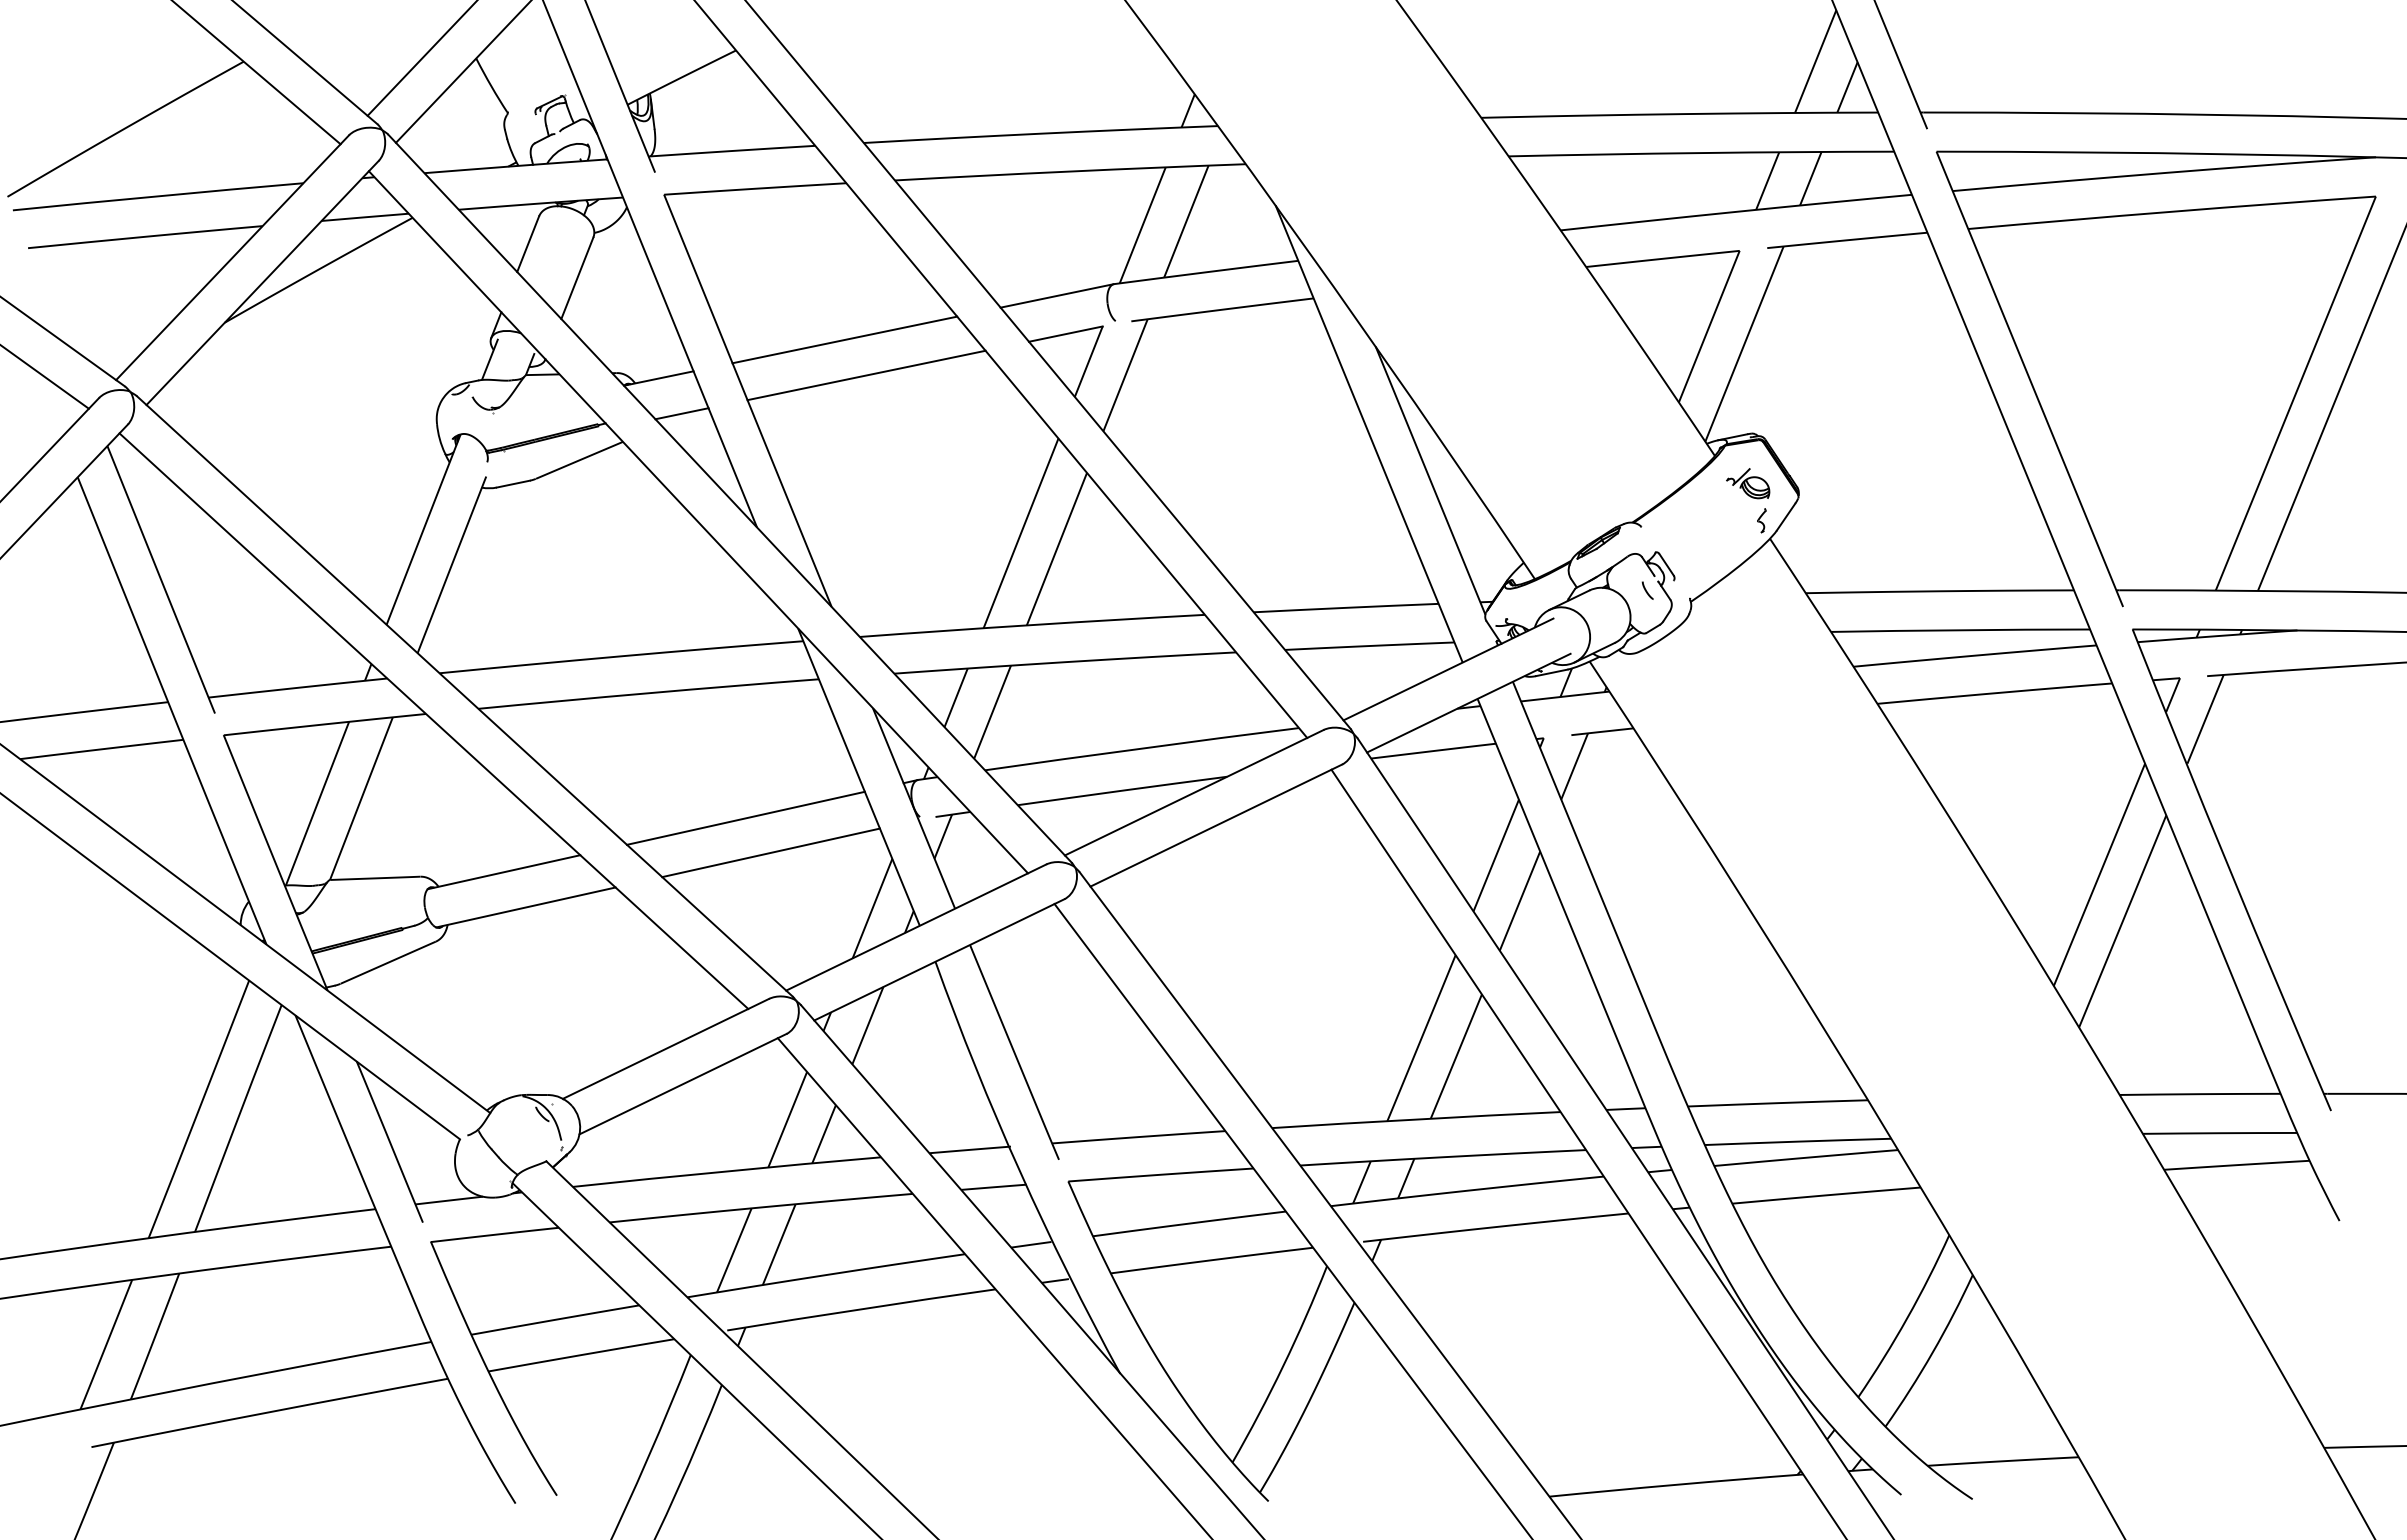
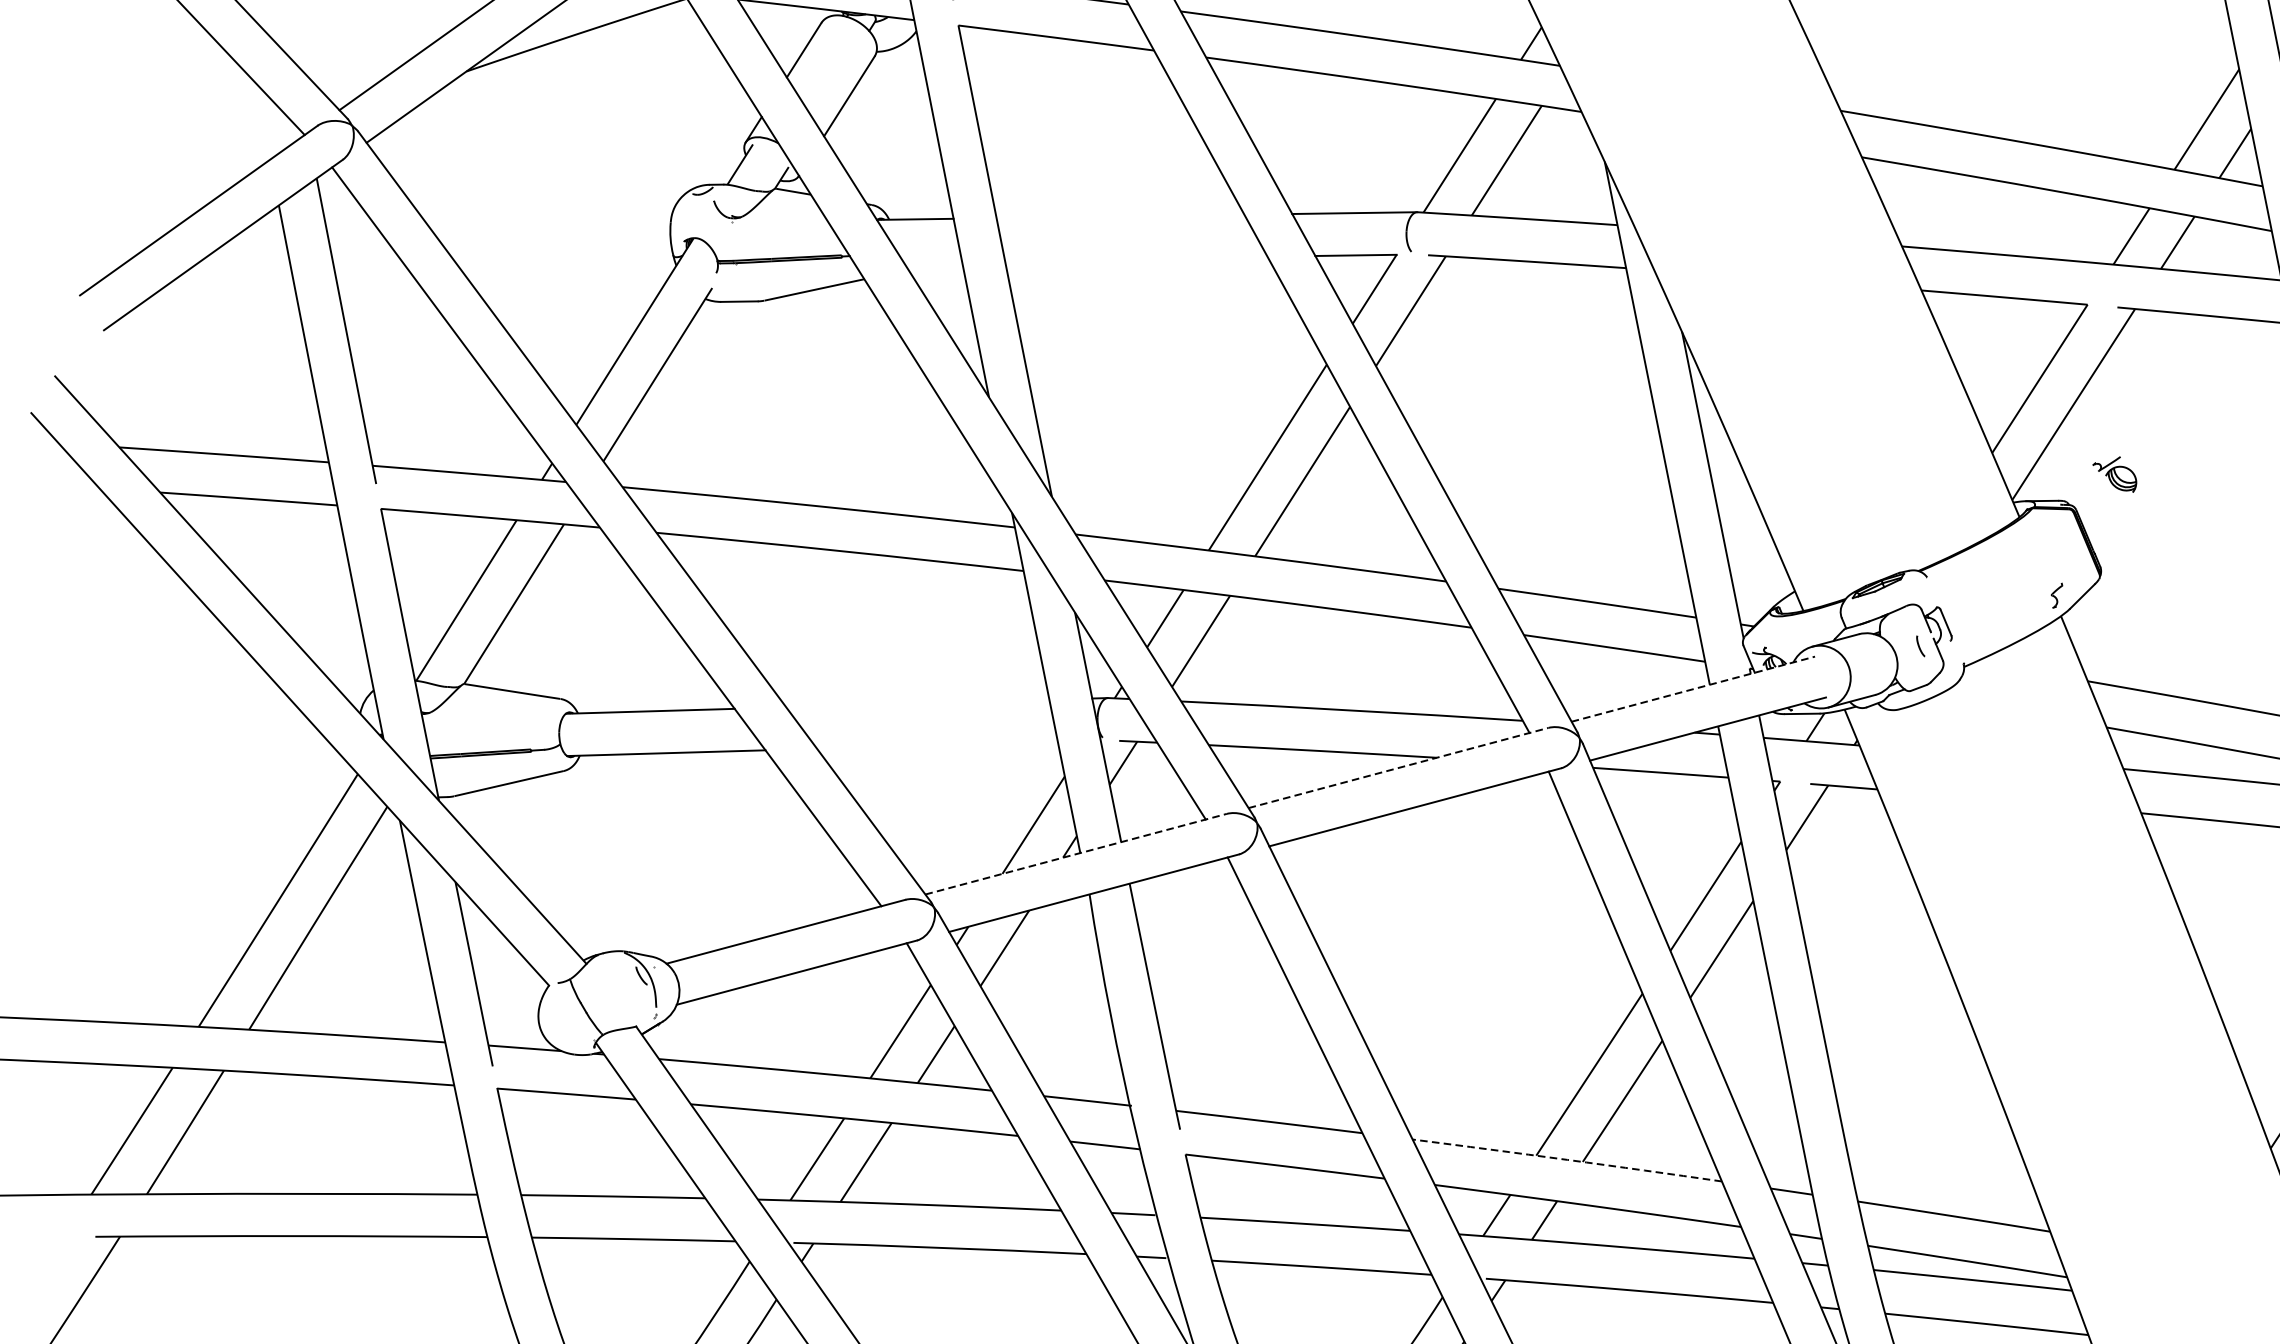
line: (844, 339) -> (1120, 215), removed
line: (866, 375) -> (1136, 258), removed
line: (681, 413) -> (932, 261), removed
part: (1748, 483) -> (2115, 472), moved
line: (1448, 669) -> (1693, 689), solid -> dashed
line: (1194, 792) -> (1398, 767), solid -> dashed
line: (745, 817) -> (917, 702), removed
line: (770, 852) -> (936, 744), removed
line: (916, 927) -> (1076, 854), solid -> dashed
arc: (1416, 1119) -> (1567, 1159), solid -> dashed

